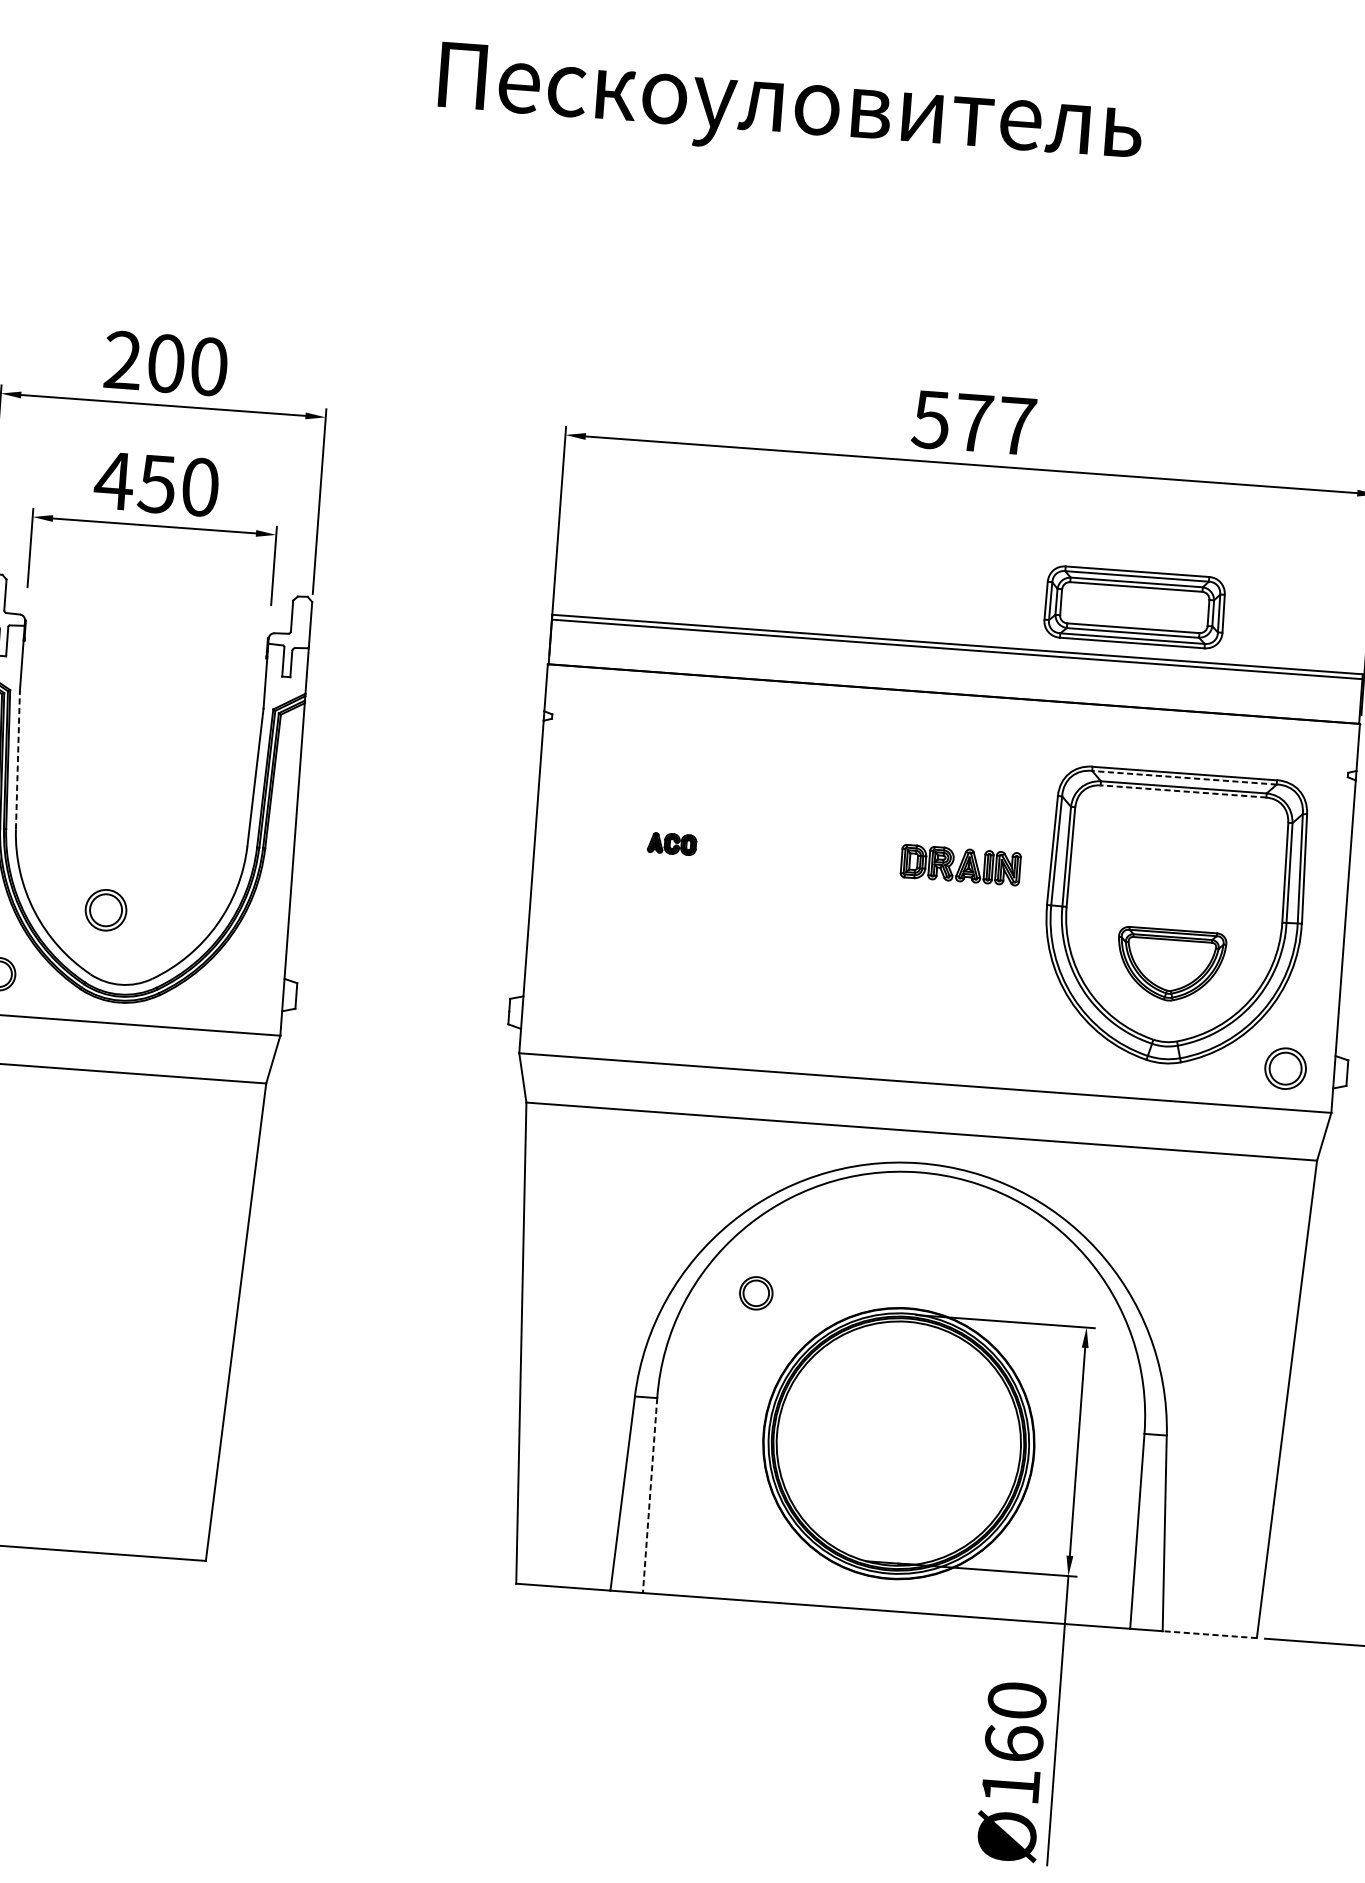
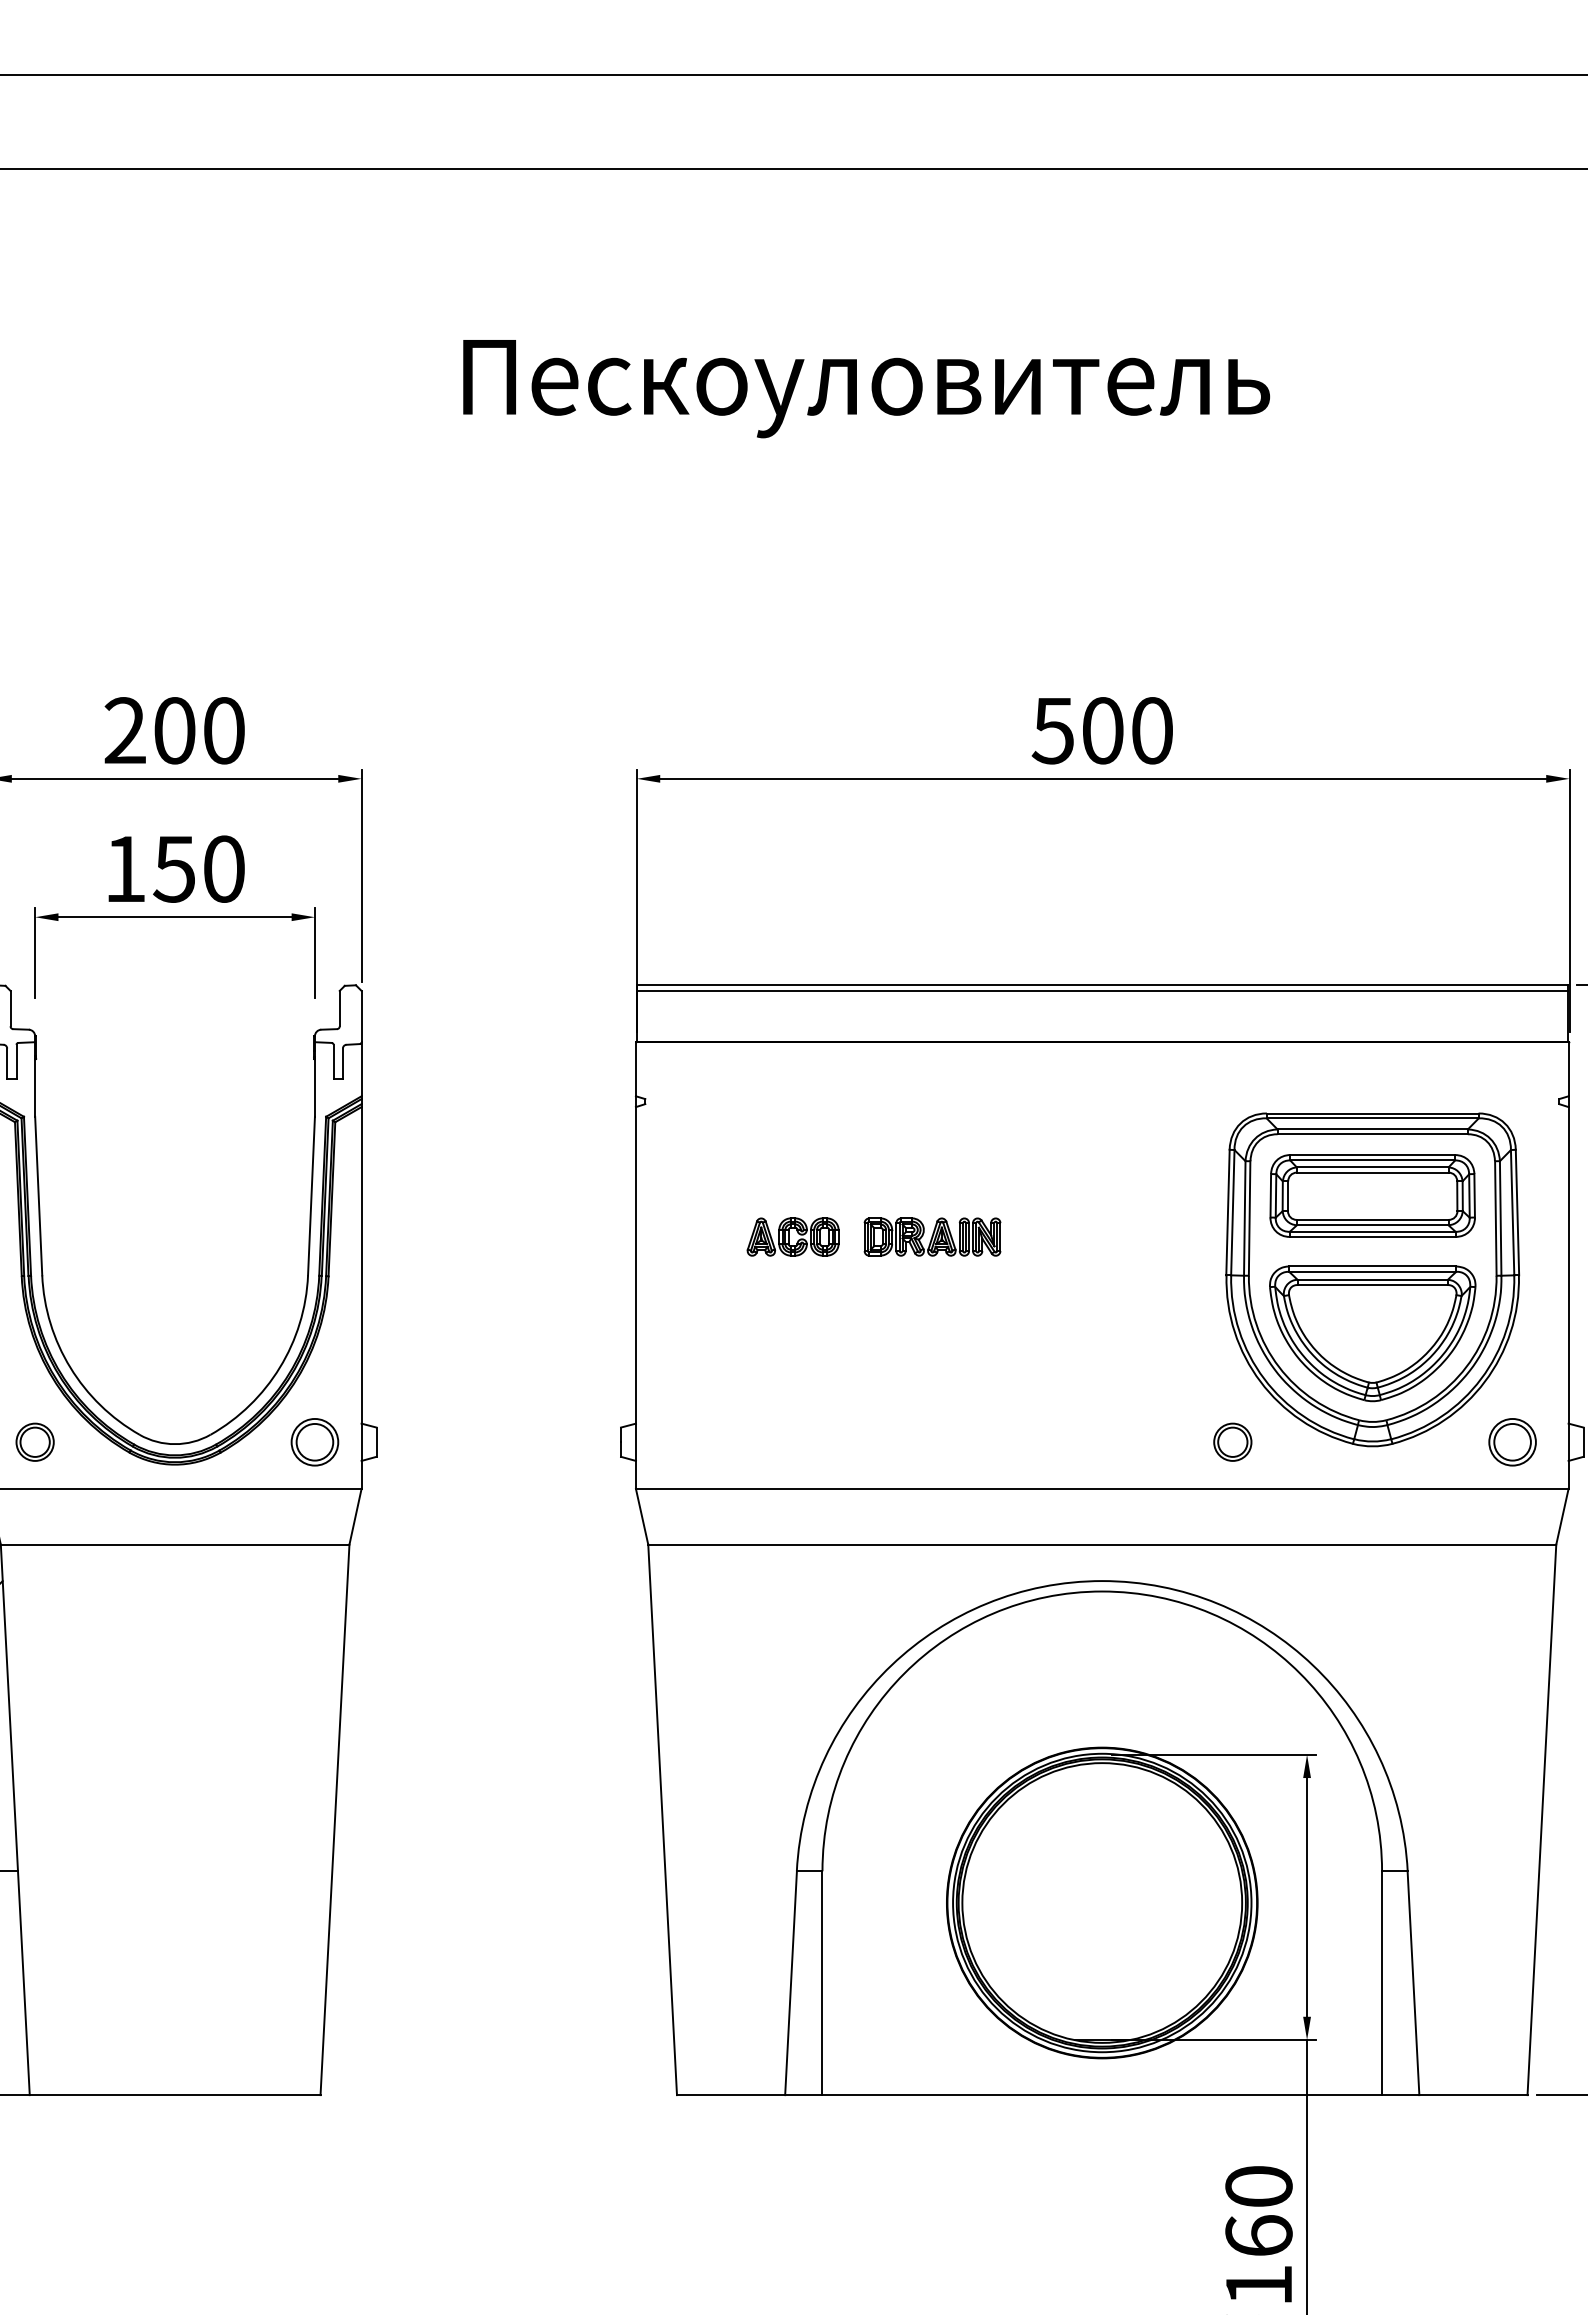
text: (995, 424) -> (1127, 730), 577 -> 500
text: (113, 480) -> (124, 868), 450 -> 150
part: (1134, 606) -> (1372, 1195), moved
line: (17, 759) -> (38, 1195), dashed -> solid
line: (1184, 777) -> (1372, 1118), dashed -> solid
line: (1183, 791) -> (1372, 1134), dashed -> solid
part: (671, 843) -> (792, 1236), size x1.67
part: (960, 864) -> (932, 1236), moved
part: (105, 910) -> (314, 1442), moved
part: (1170, 965) -> (1372, 1333), size x1.67
part: (756, 1292) -> (1232, 1441), moved
line: (650, 1495) -> (822, 1983), dashed -> solid
line: (1208, 1634) -> (1472, 2095), dashed -> solid

